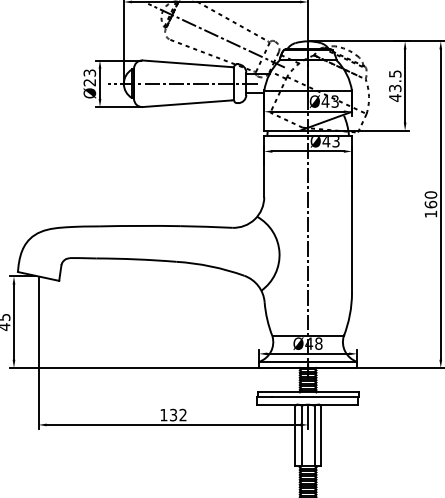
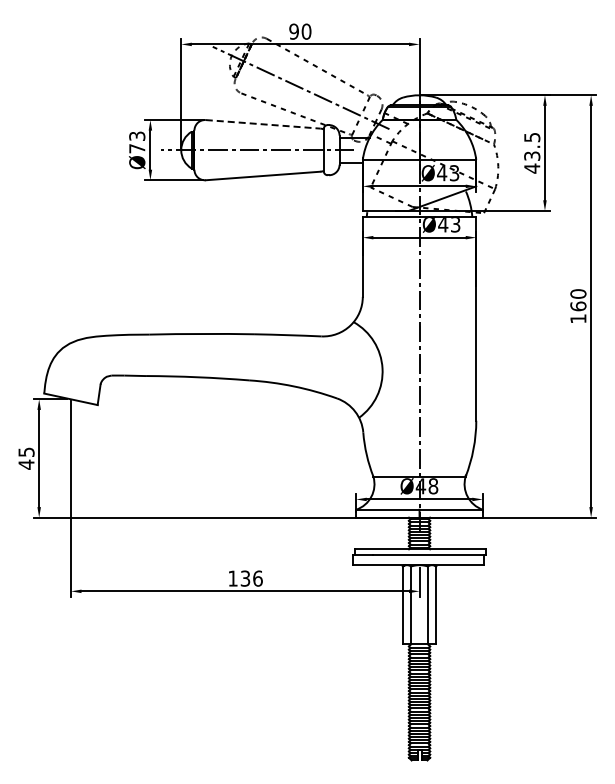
line: (187, 63) -> (263, 124), solid -> dashed
text: (90, 82) -> (137, 148), Ø23 -> Ø73
text: (182, 415) -> (257, 578), 132 -> 136

